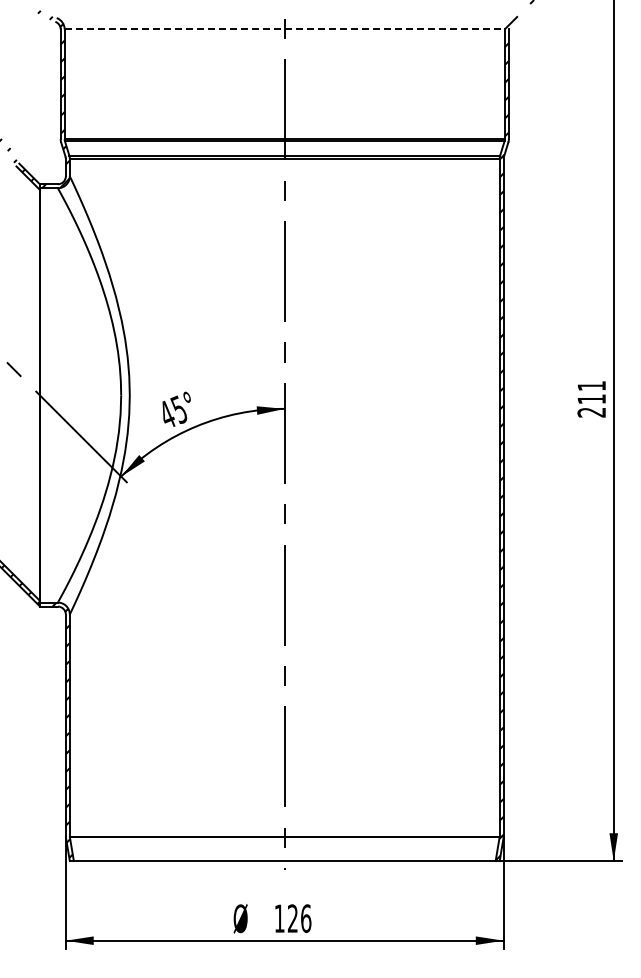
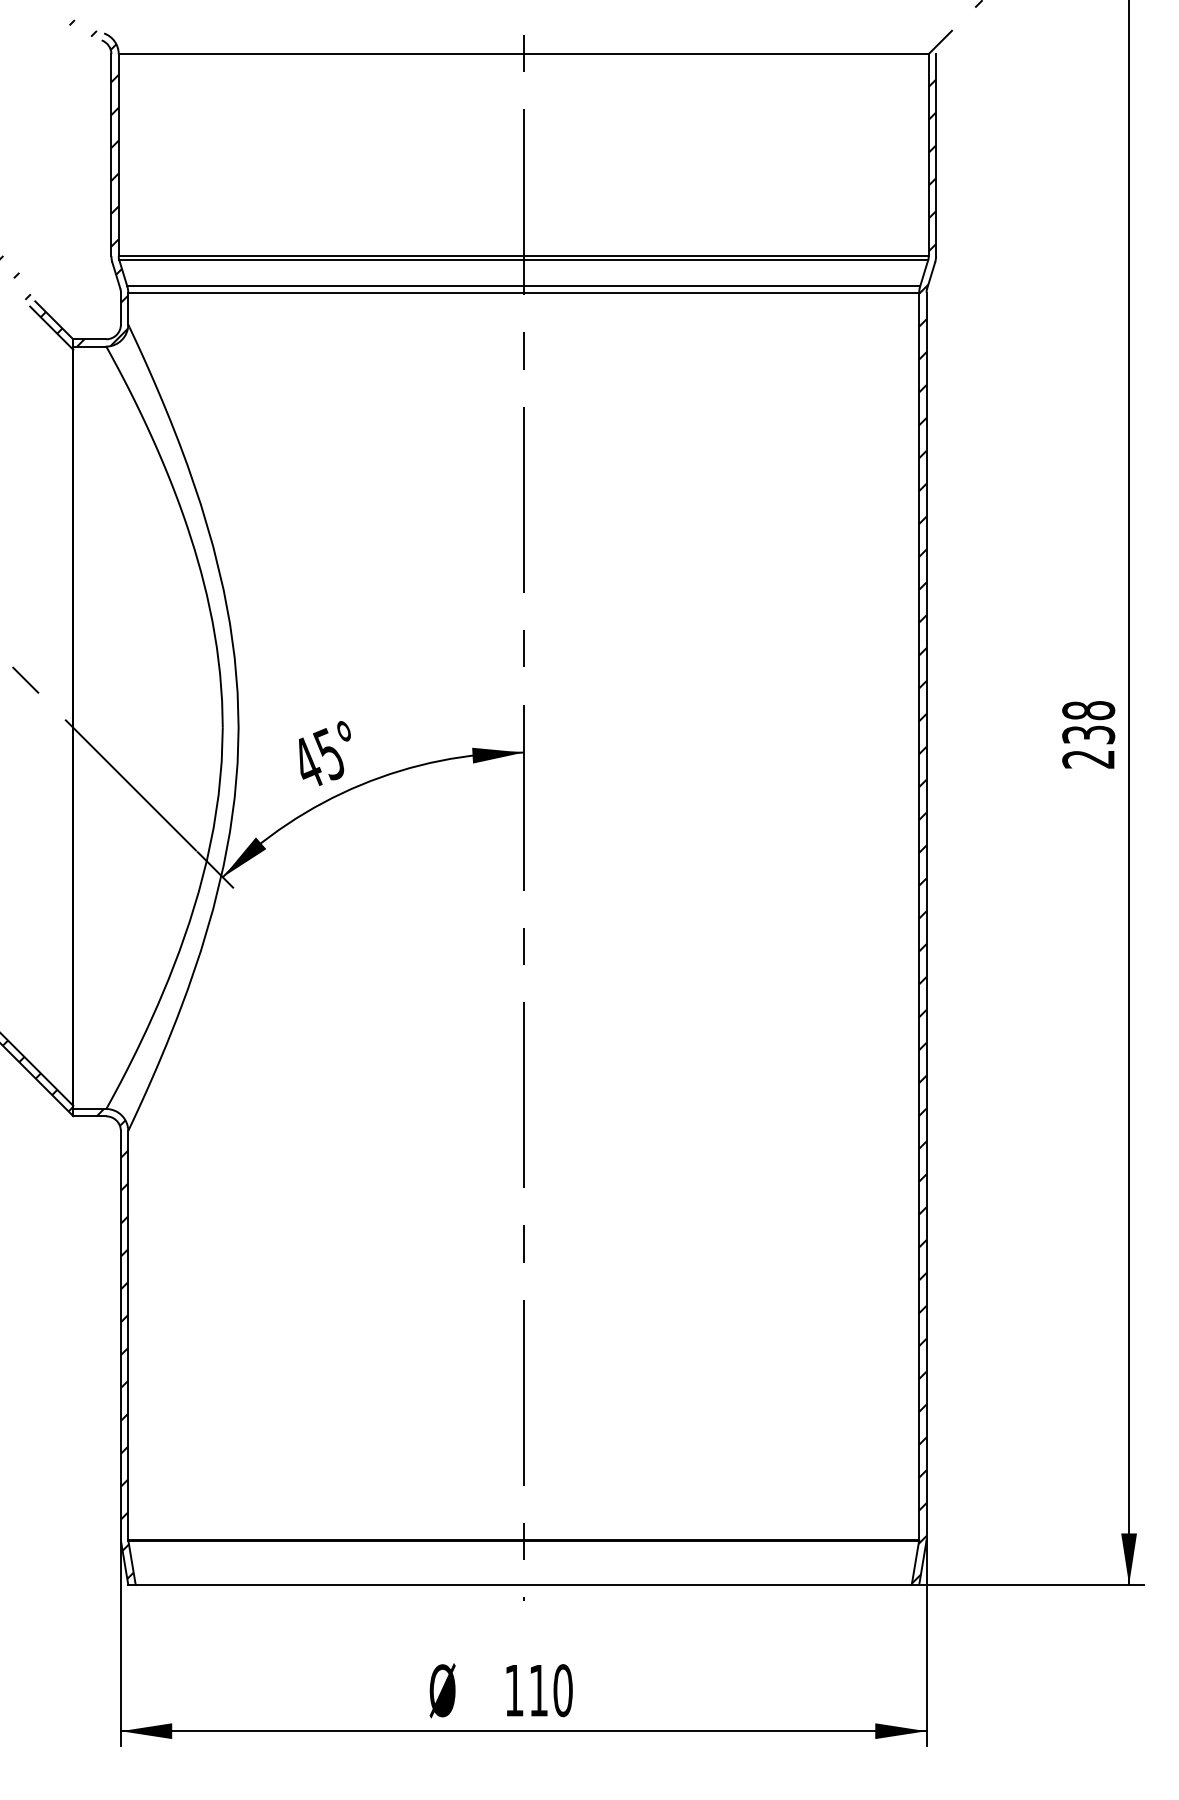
line: (285, 29) -> (525, 54), dashed -> solid
text: (591, 392) -> (1088, 722), 211 -> 238
text: (299, 918) -> (550, 1690), 126 -> 110

